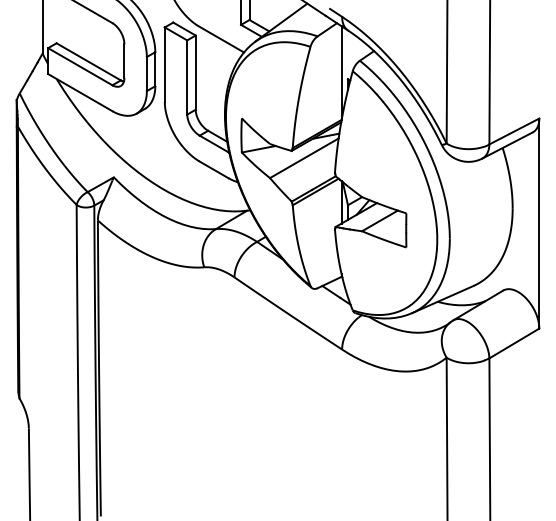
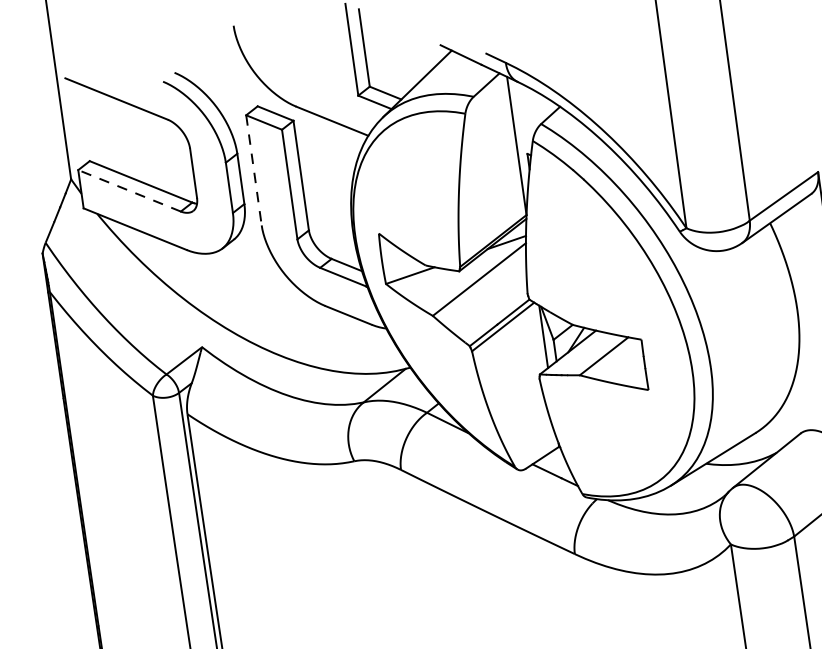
line: (164, 65) -> (253, 171), solid -> dashed
line: (79, 66) -> (128, 190), solid -> dashed

